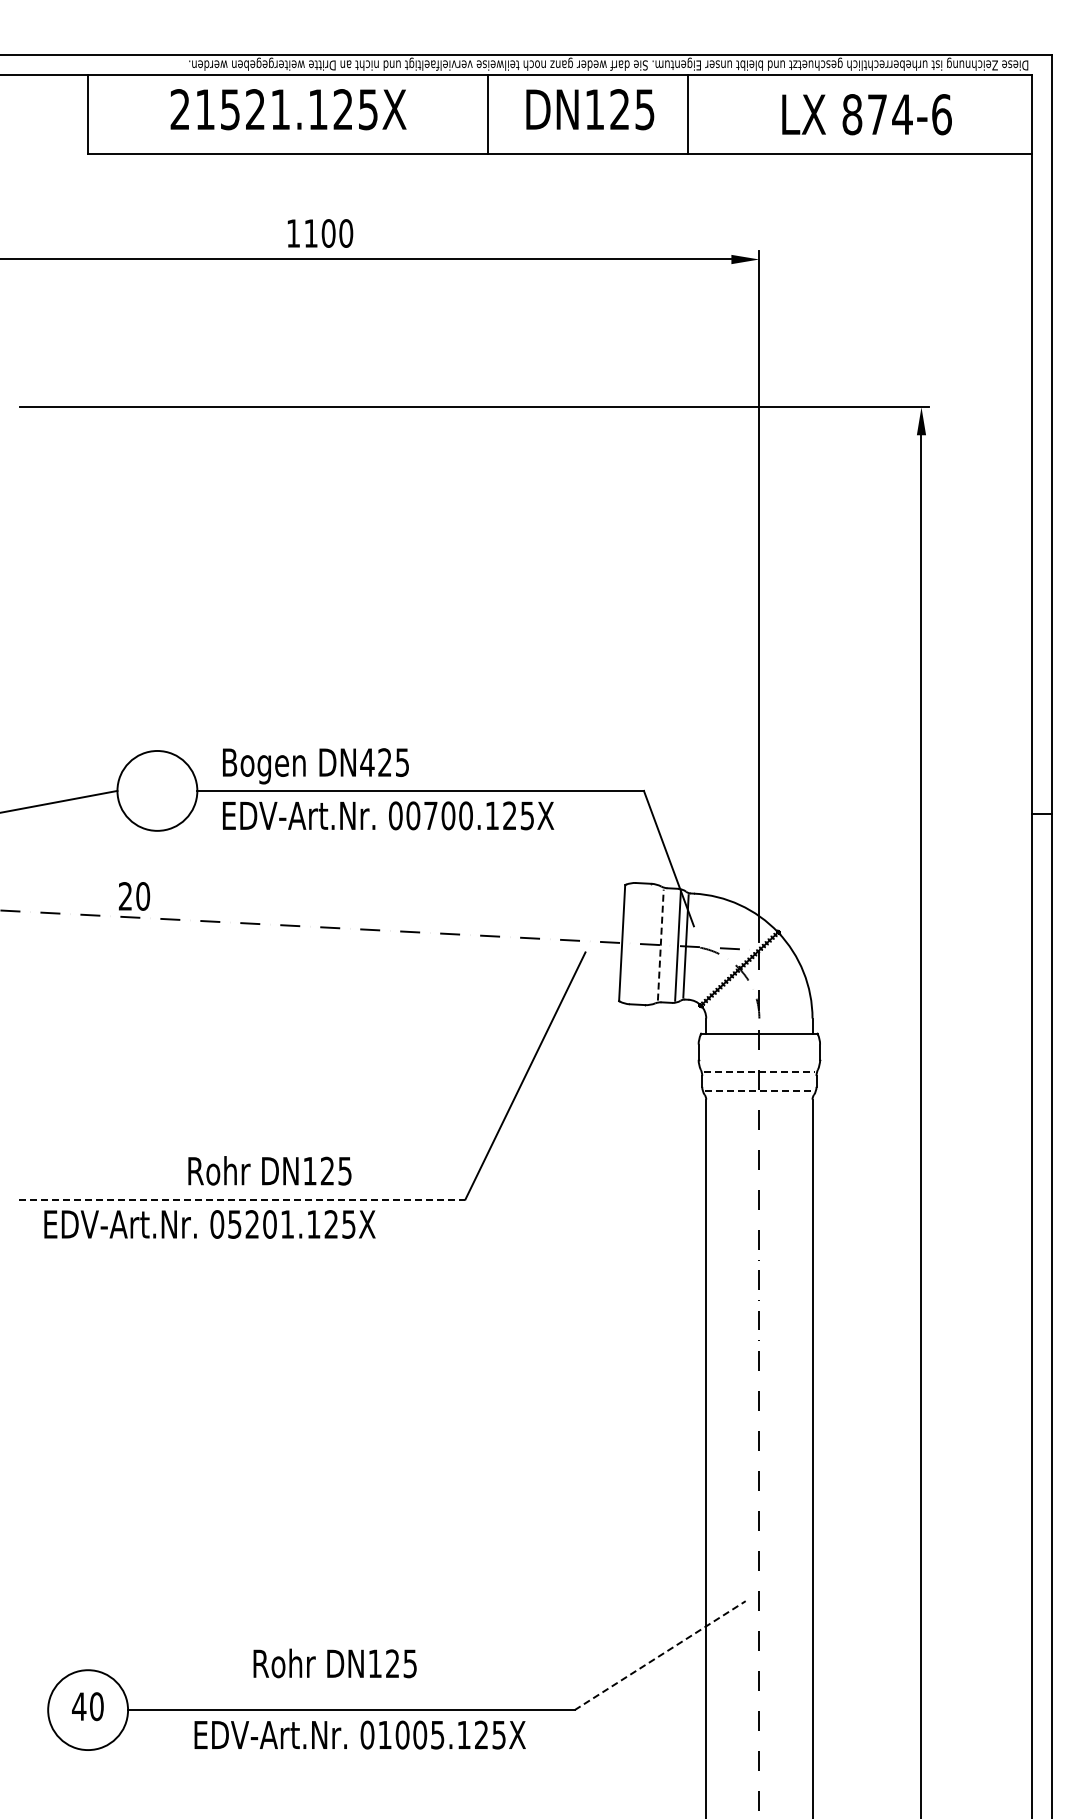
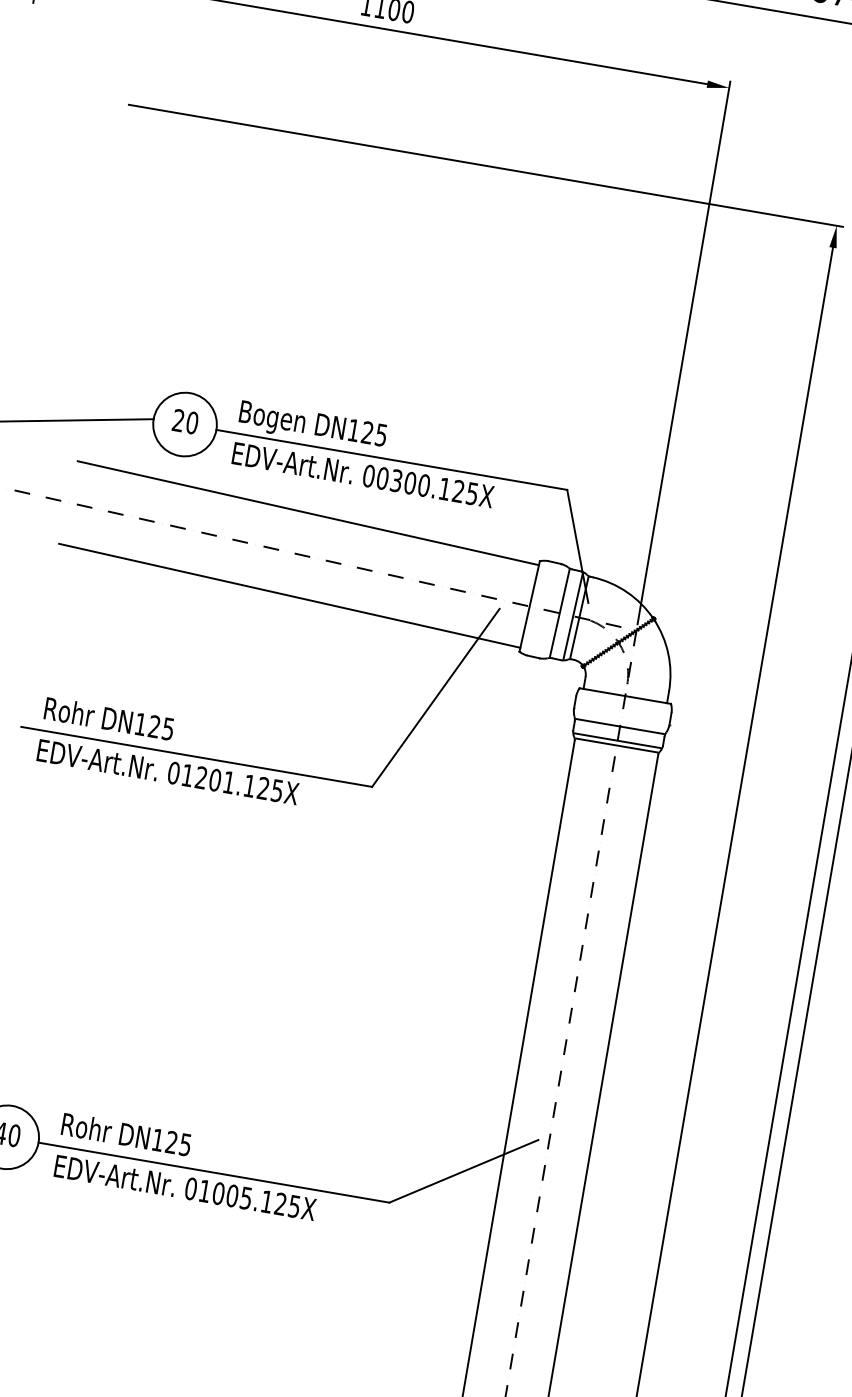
text: (367, 762) -> (353, 430), DN425 -> DN125
text: (430, 815) -> (396, 480), 00700.125X -> 00300.125X
line: (328, 874) -> (308, 513), added
text: (134, 896) -> (185, 421), moved
line: (660, 945) -> (559, 613), dashed -> solid
line: (322, 980) -> (289, 595), added
line: (759, 1072) -> (620, 726), dashed -> solid
line: (759, 1090) -> (617, 740), dashed -> solid
line: (758, 1096) -> (616, 745), added
text: (269, 1170) -> (109, 718), moved
line: (242, 1199) -> (197, 756), dashed -> solid
text: (234, 1224) -> (187, 775), 05201.125X -> 01201.125X
line: (660, 1655) -> (464, 1171), dashed -> solid
text: (334, 1663) -> (126, 1134), moved
text: (359, 1734) -> (184, 1187), moved

